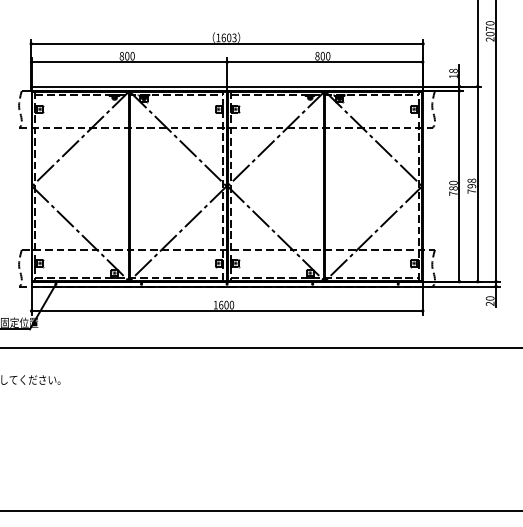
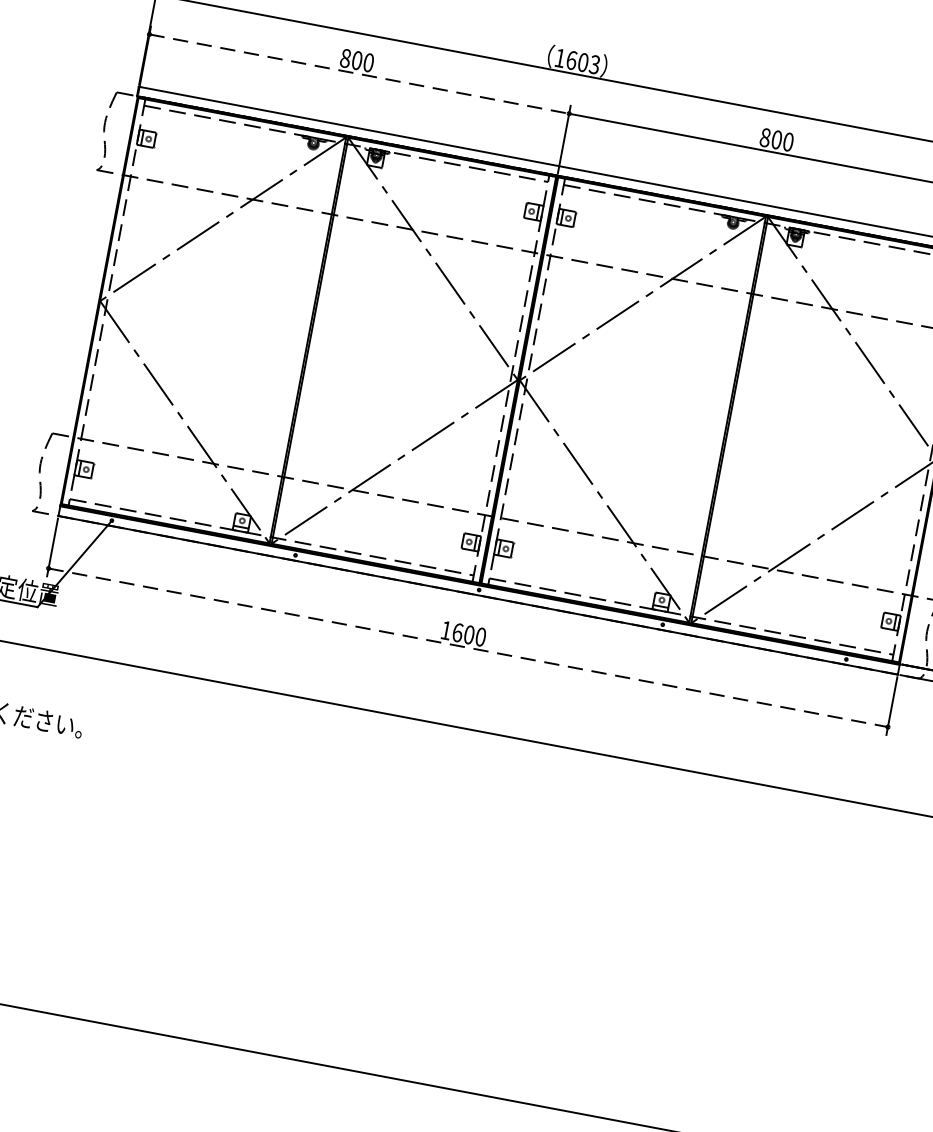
line: (129, 62) -> (359, 74), solid -> dashed
line: (227, 311) -> (468, 648), solid -> dashed

